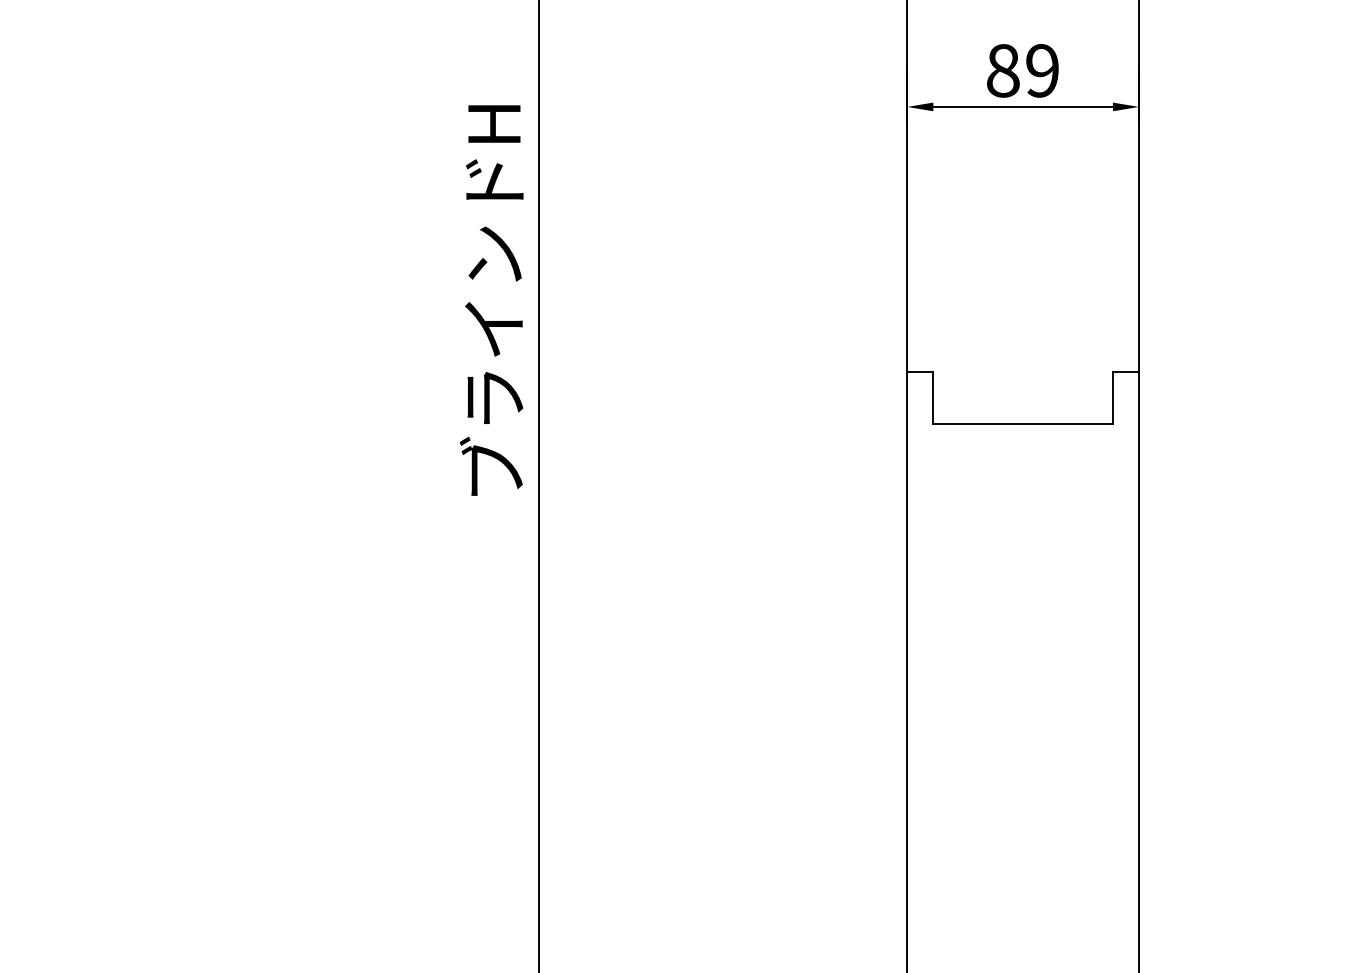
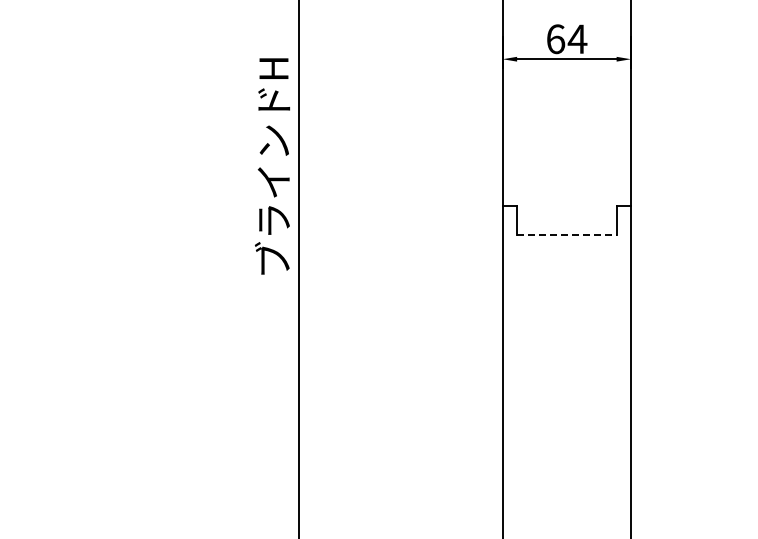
text: (1022, 71) -> (566, 39), 89 -> 64
line: (1022, 423) -> (566, 234), solid -> dashed

